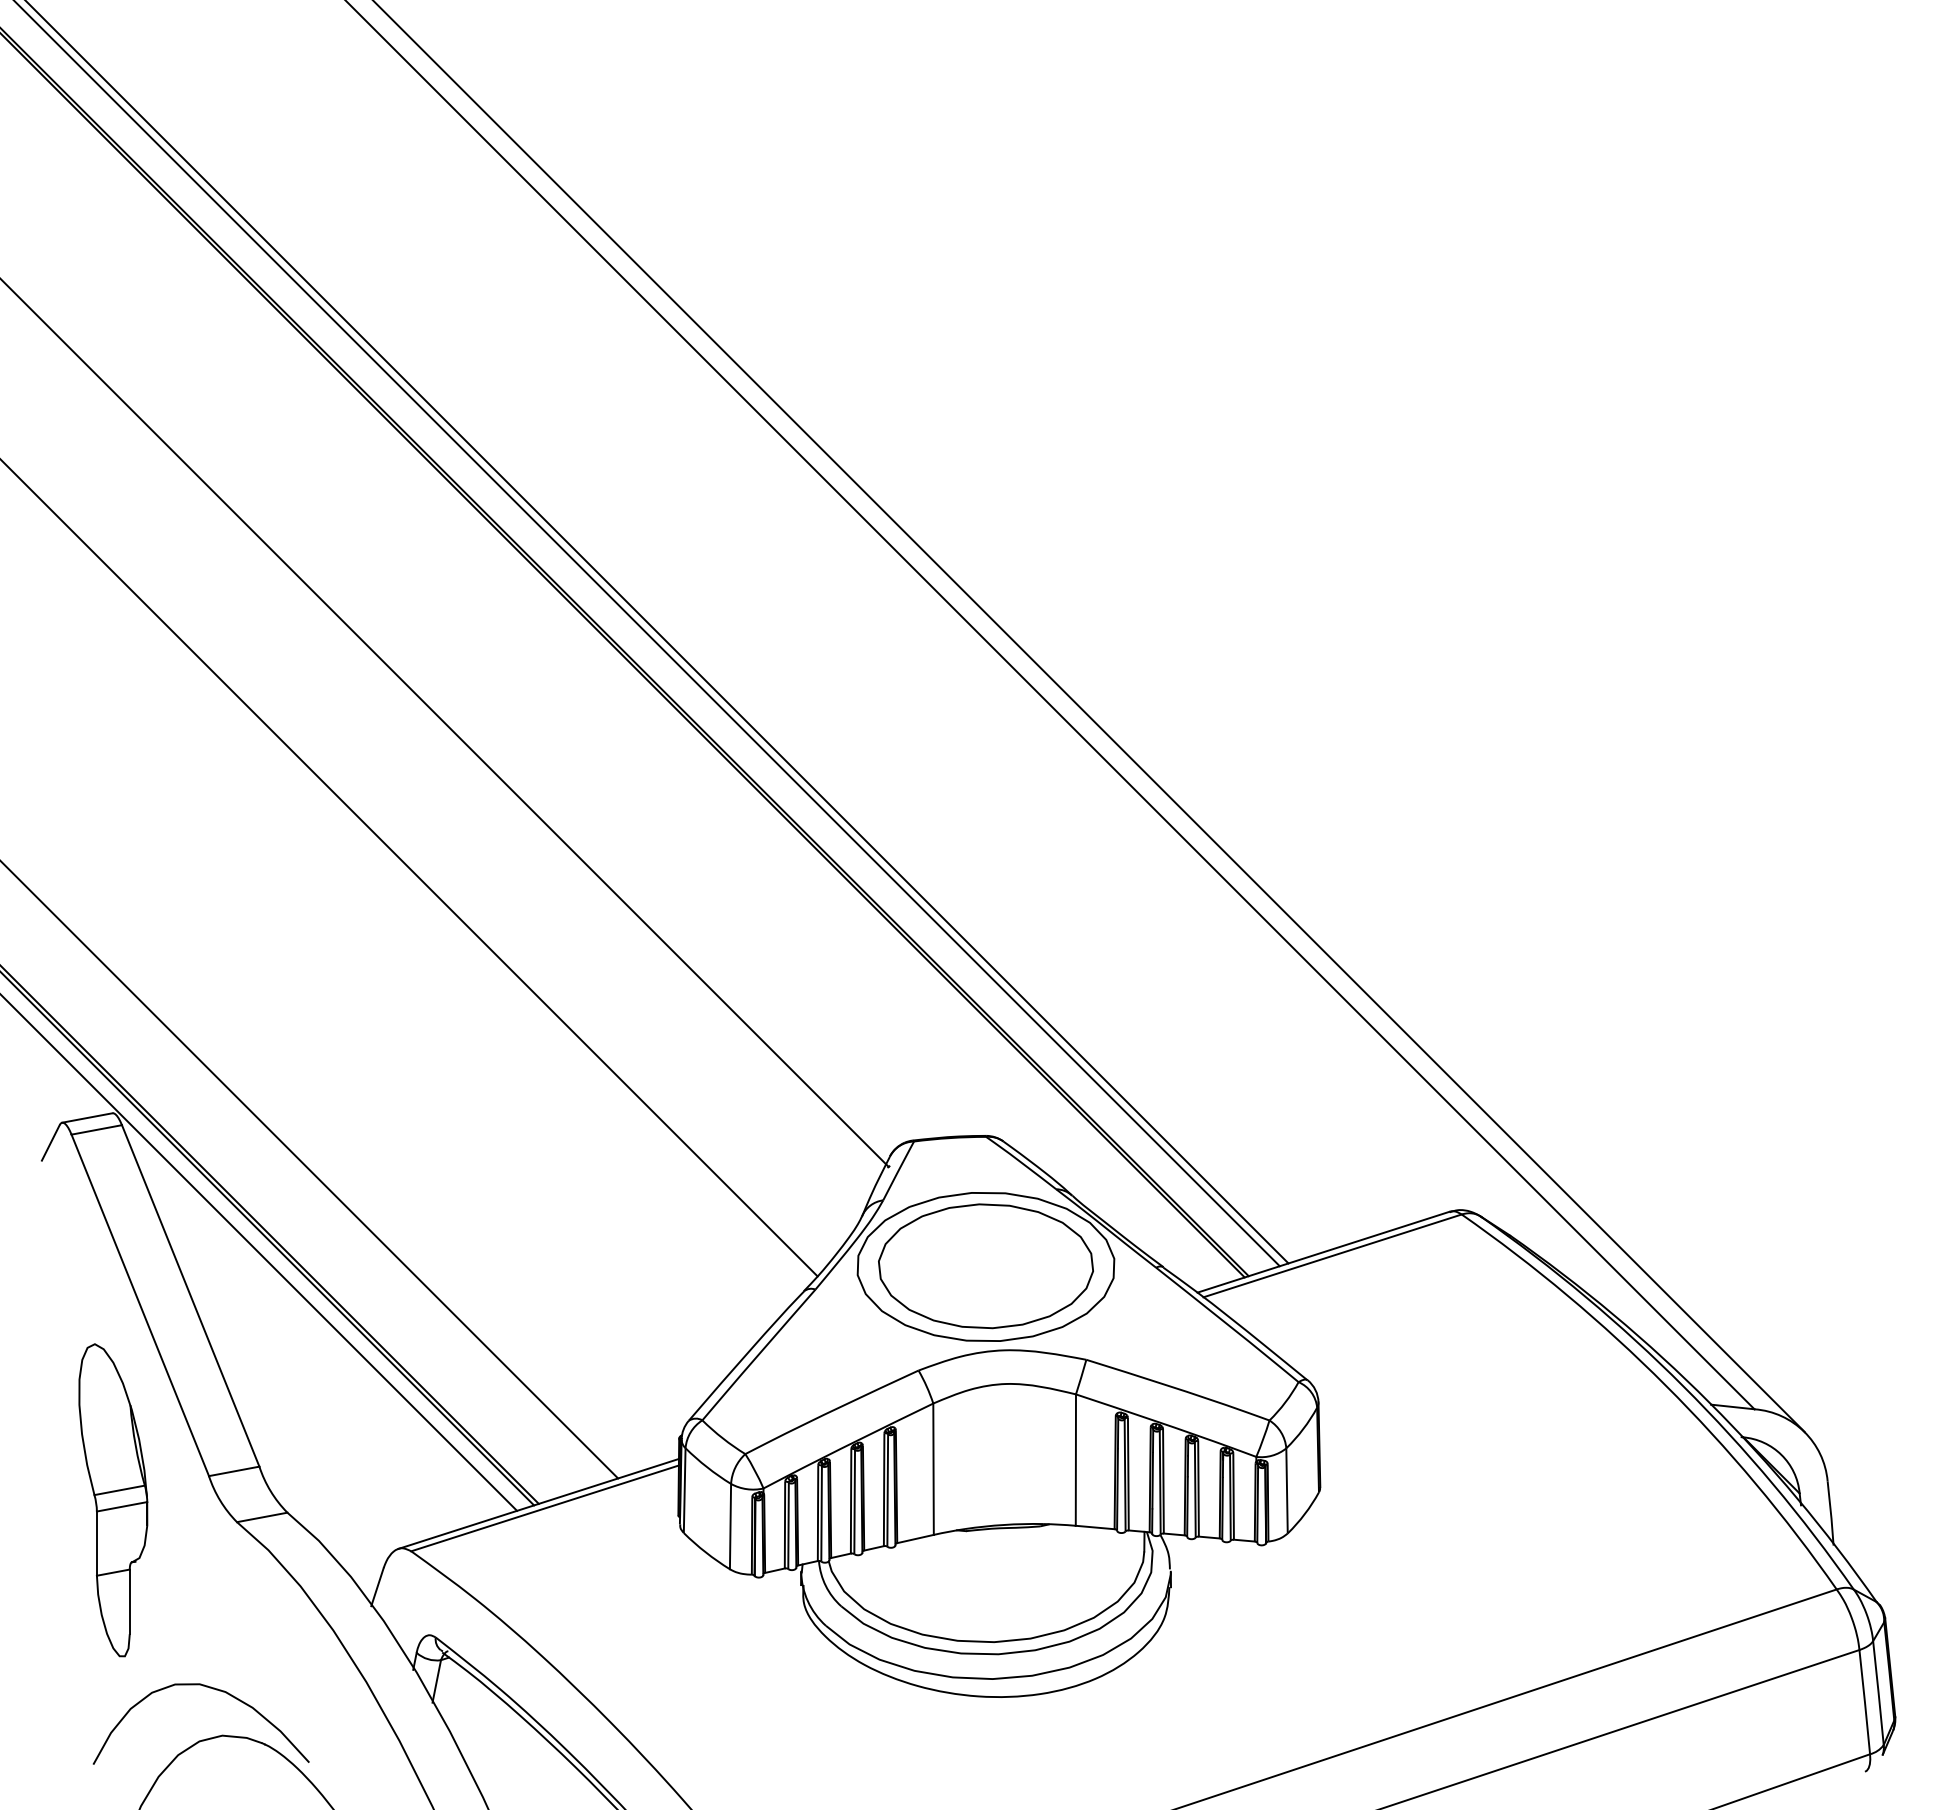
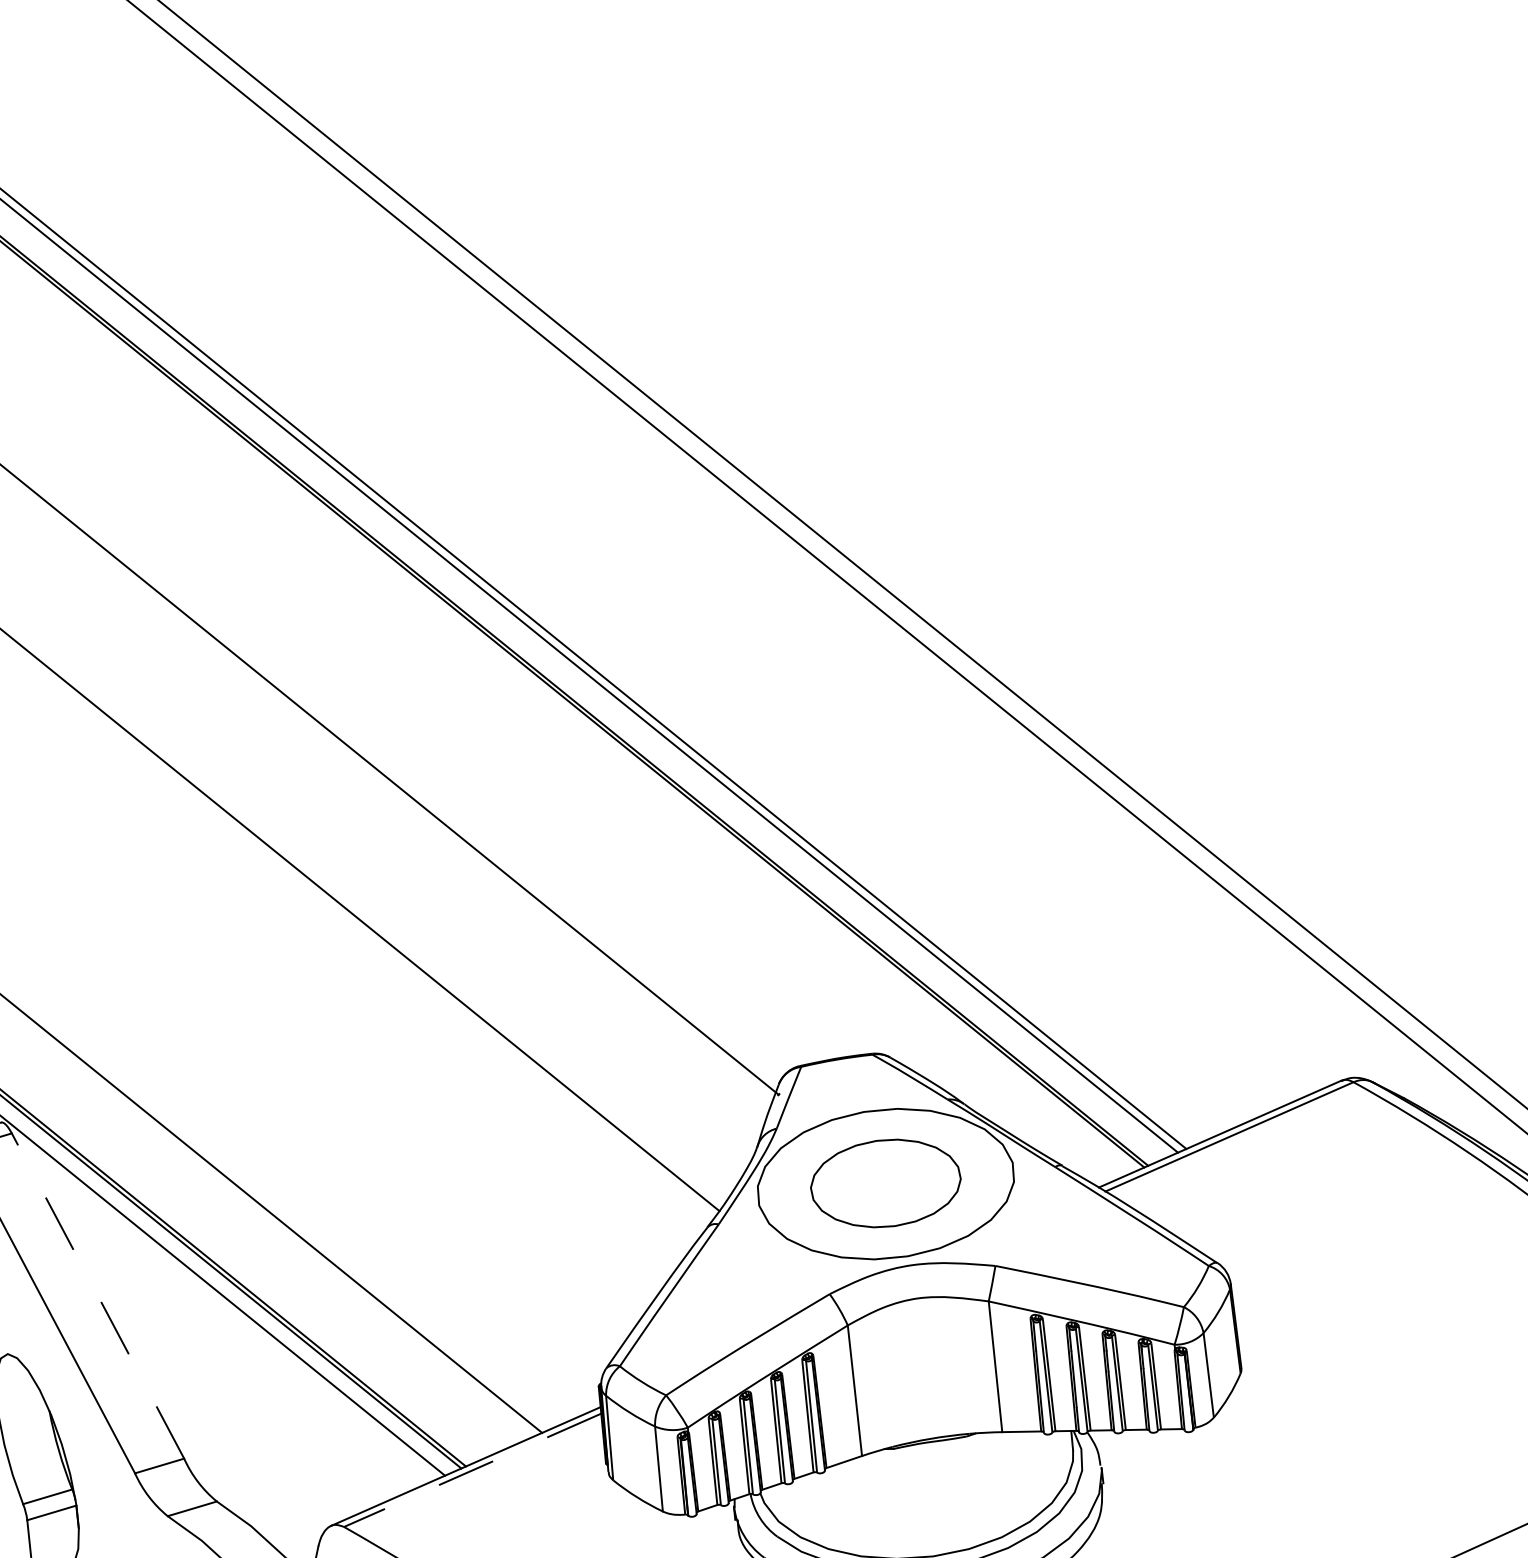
part: (985, 1266) -> (885, 1183), size x0.7
line: (190, 1295) -> (97, 1295), solid -> dashed
line: (545, 1508) -> (473, 1470), solid -> dashed

